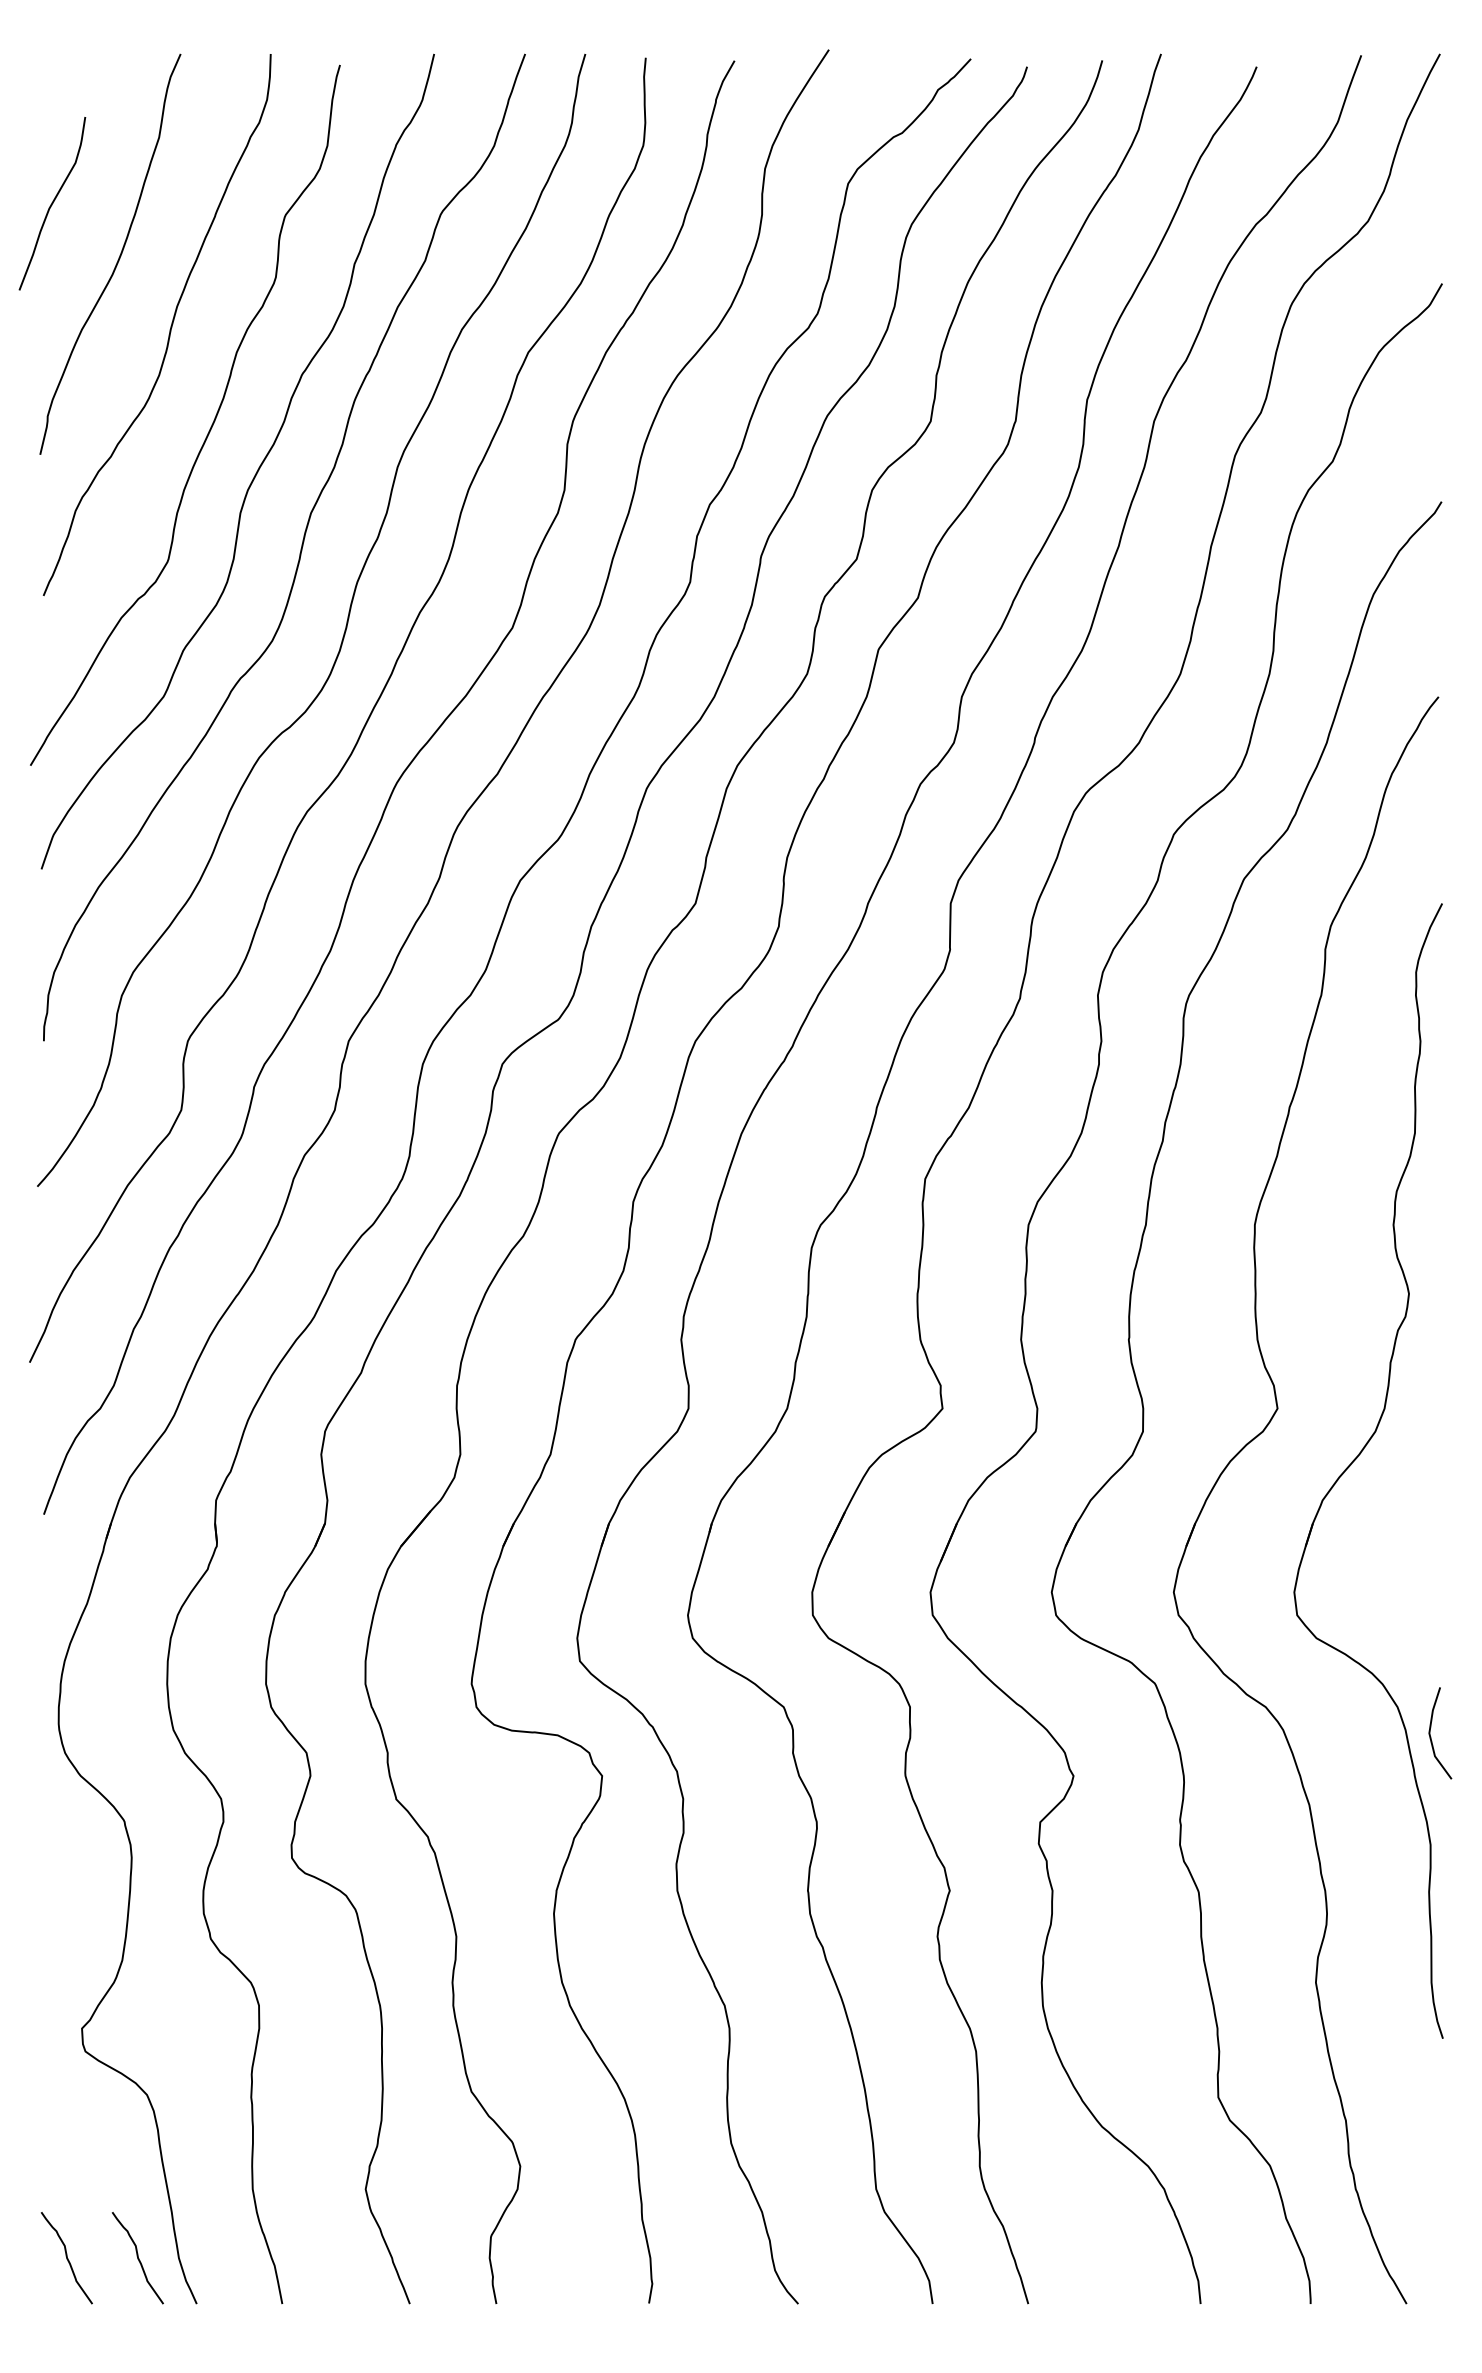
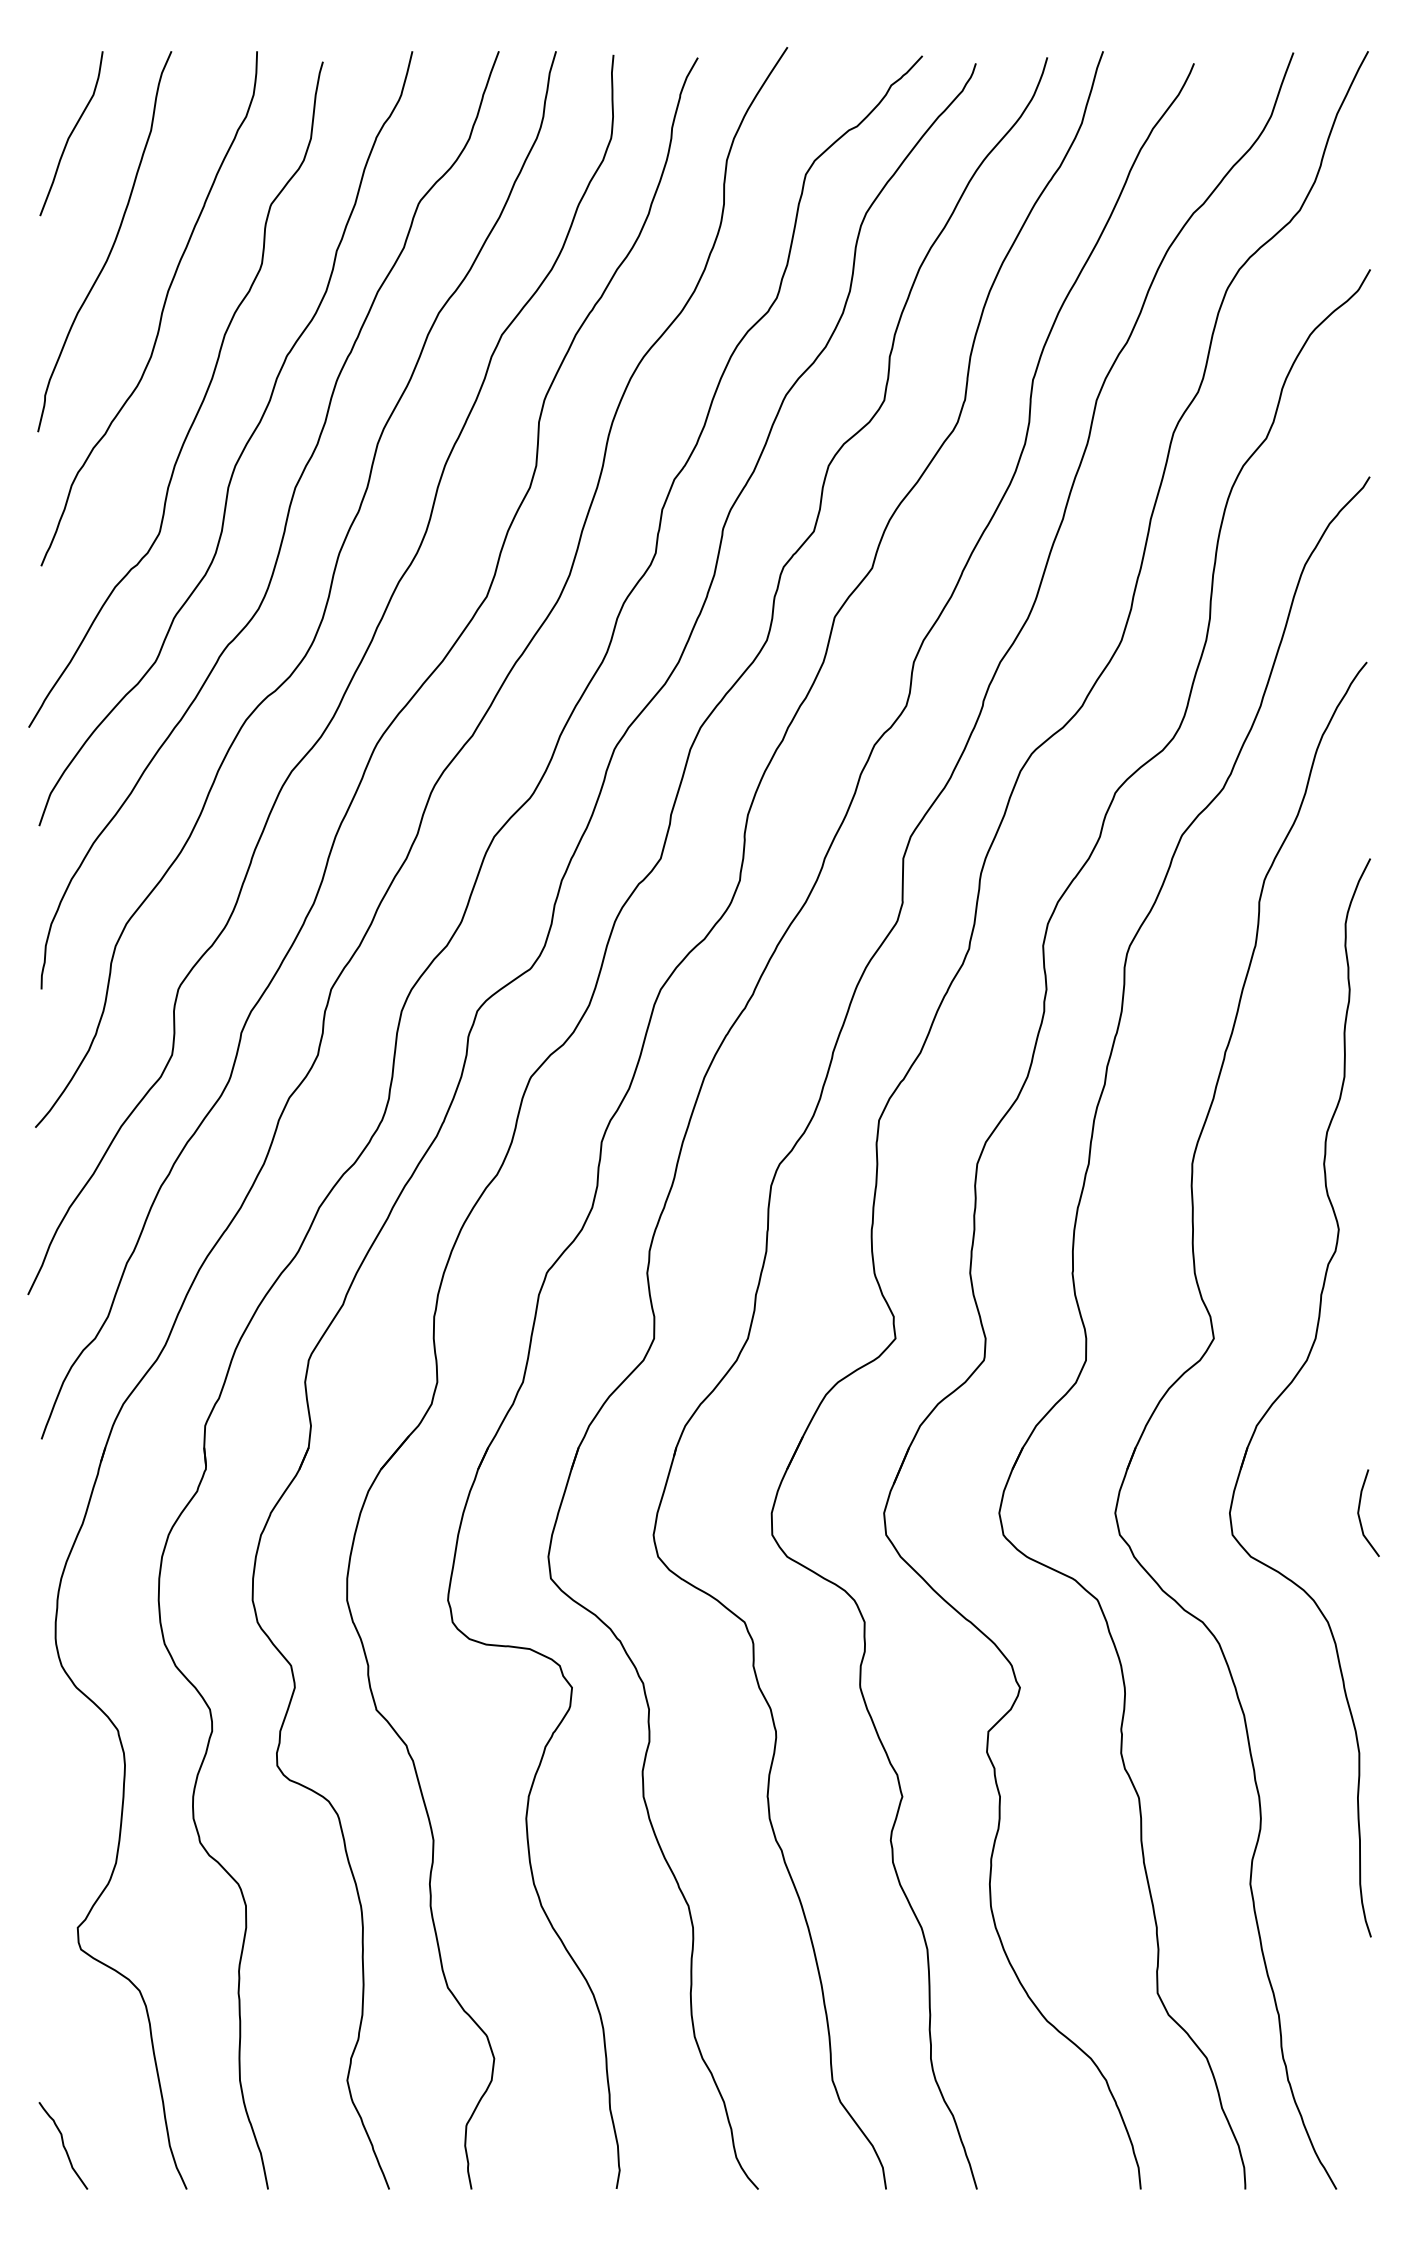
curve: (52, 203) -> (71, 133), moved
line: (1431, 1736) -> (1360, 1516), moved
curve: (137, 2258) -> (130, 2146), removed

